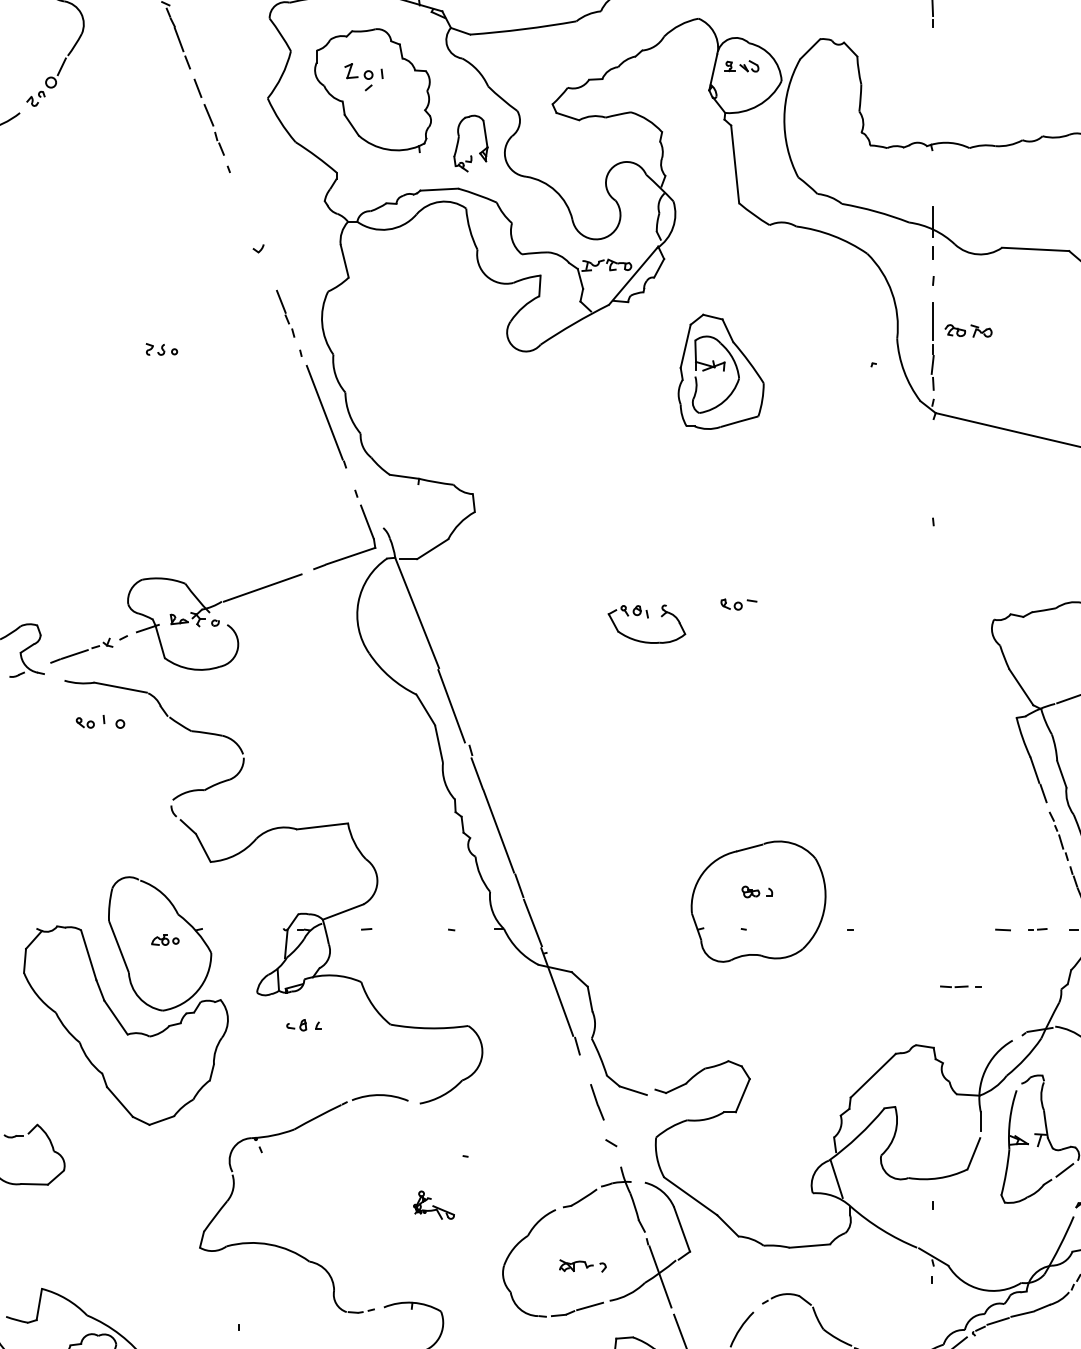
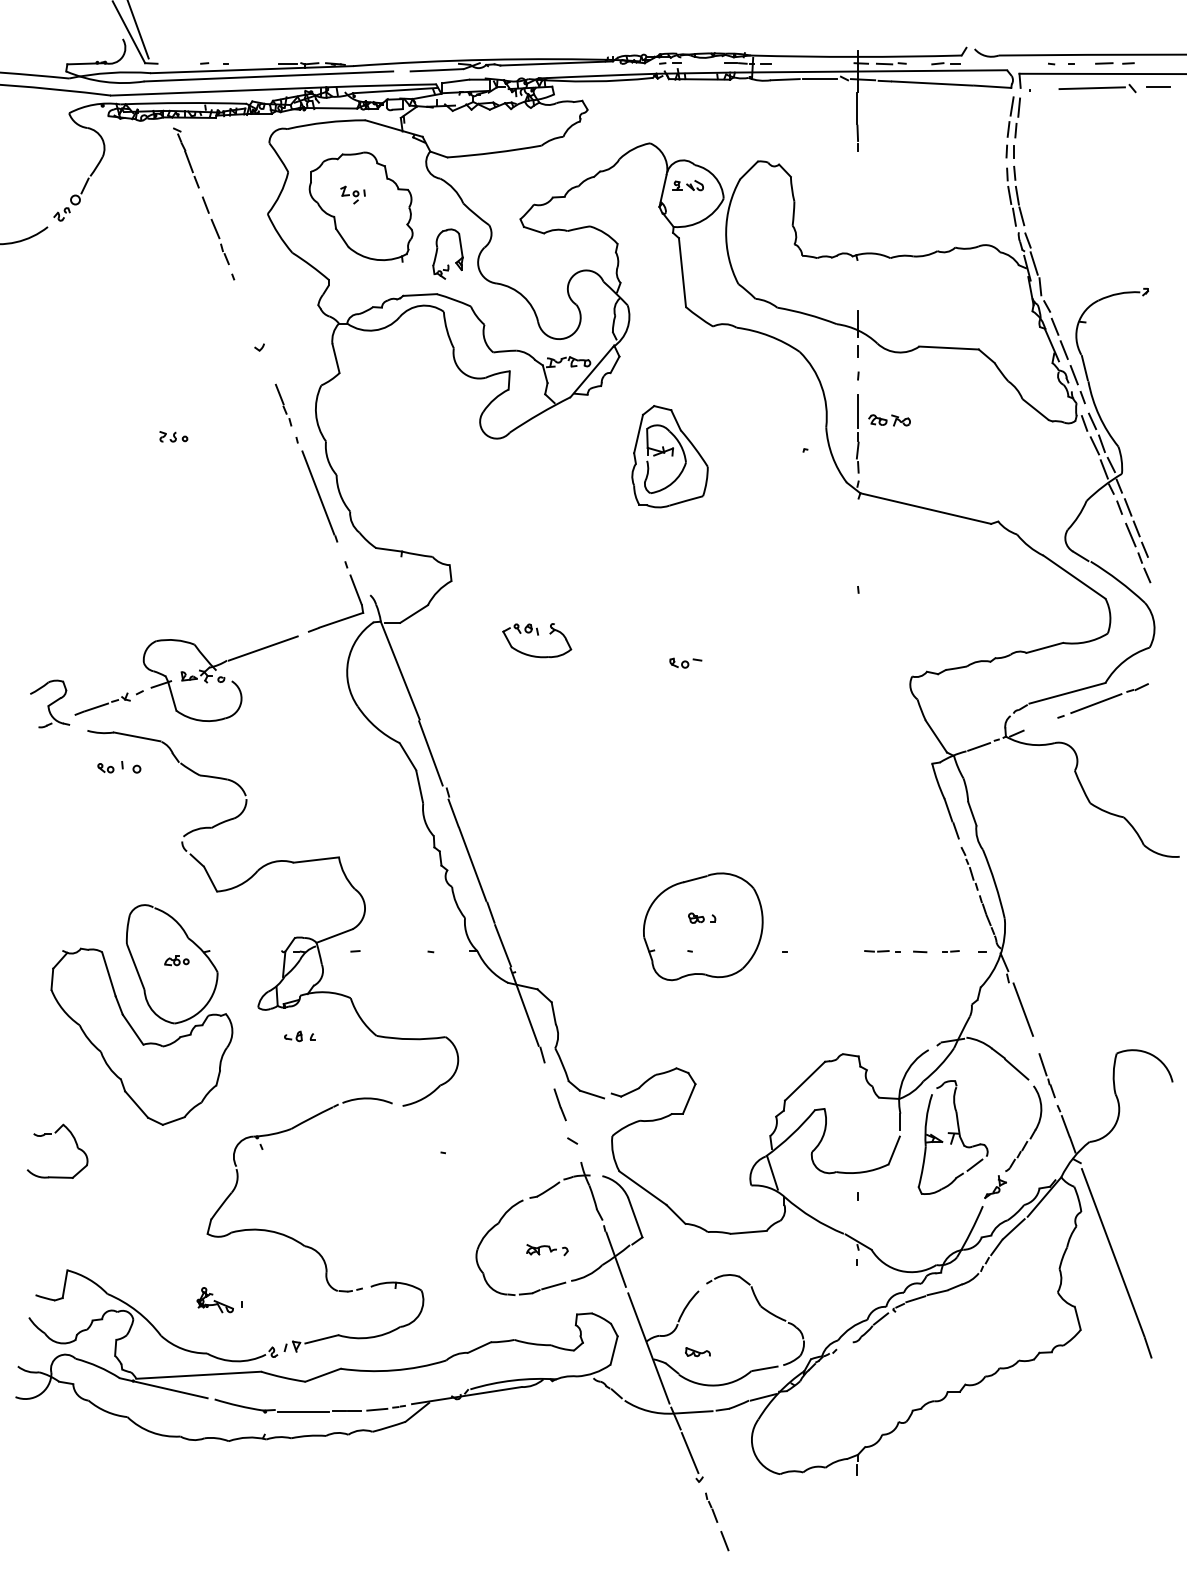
part: (363, 76) -> (352, 194), size x0.71
part: (647, 624) -> (537, 640), moved
line: (960, 986) -> (882, 951), moved
part: (433, 1205) -> (214, 1300), moved

